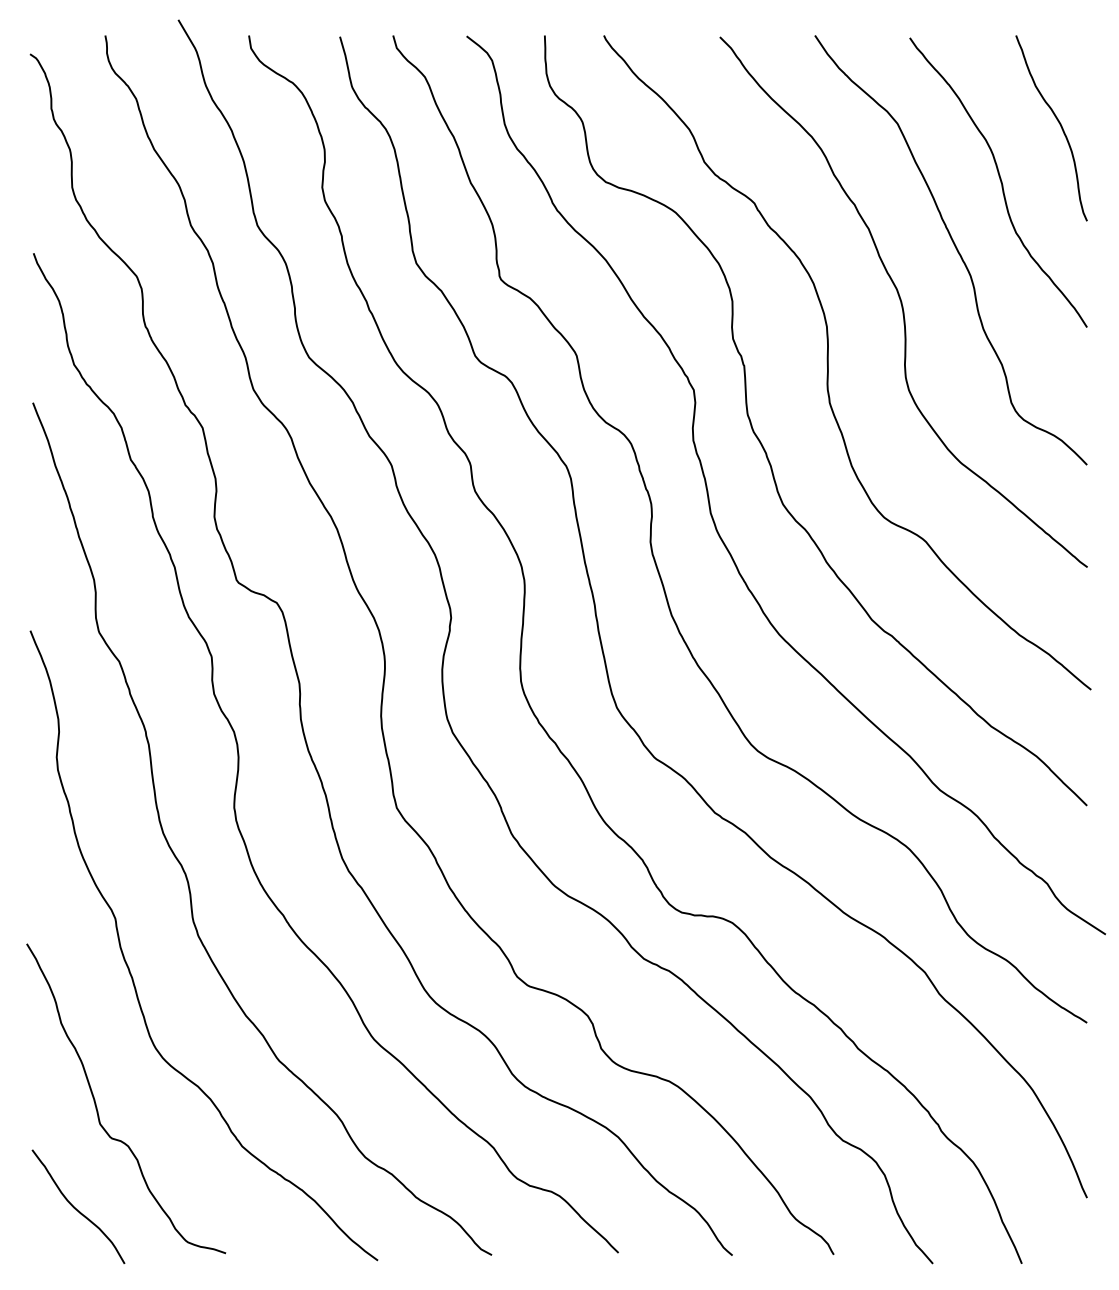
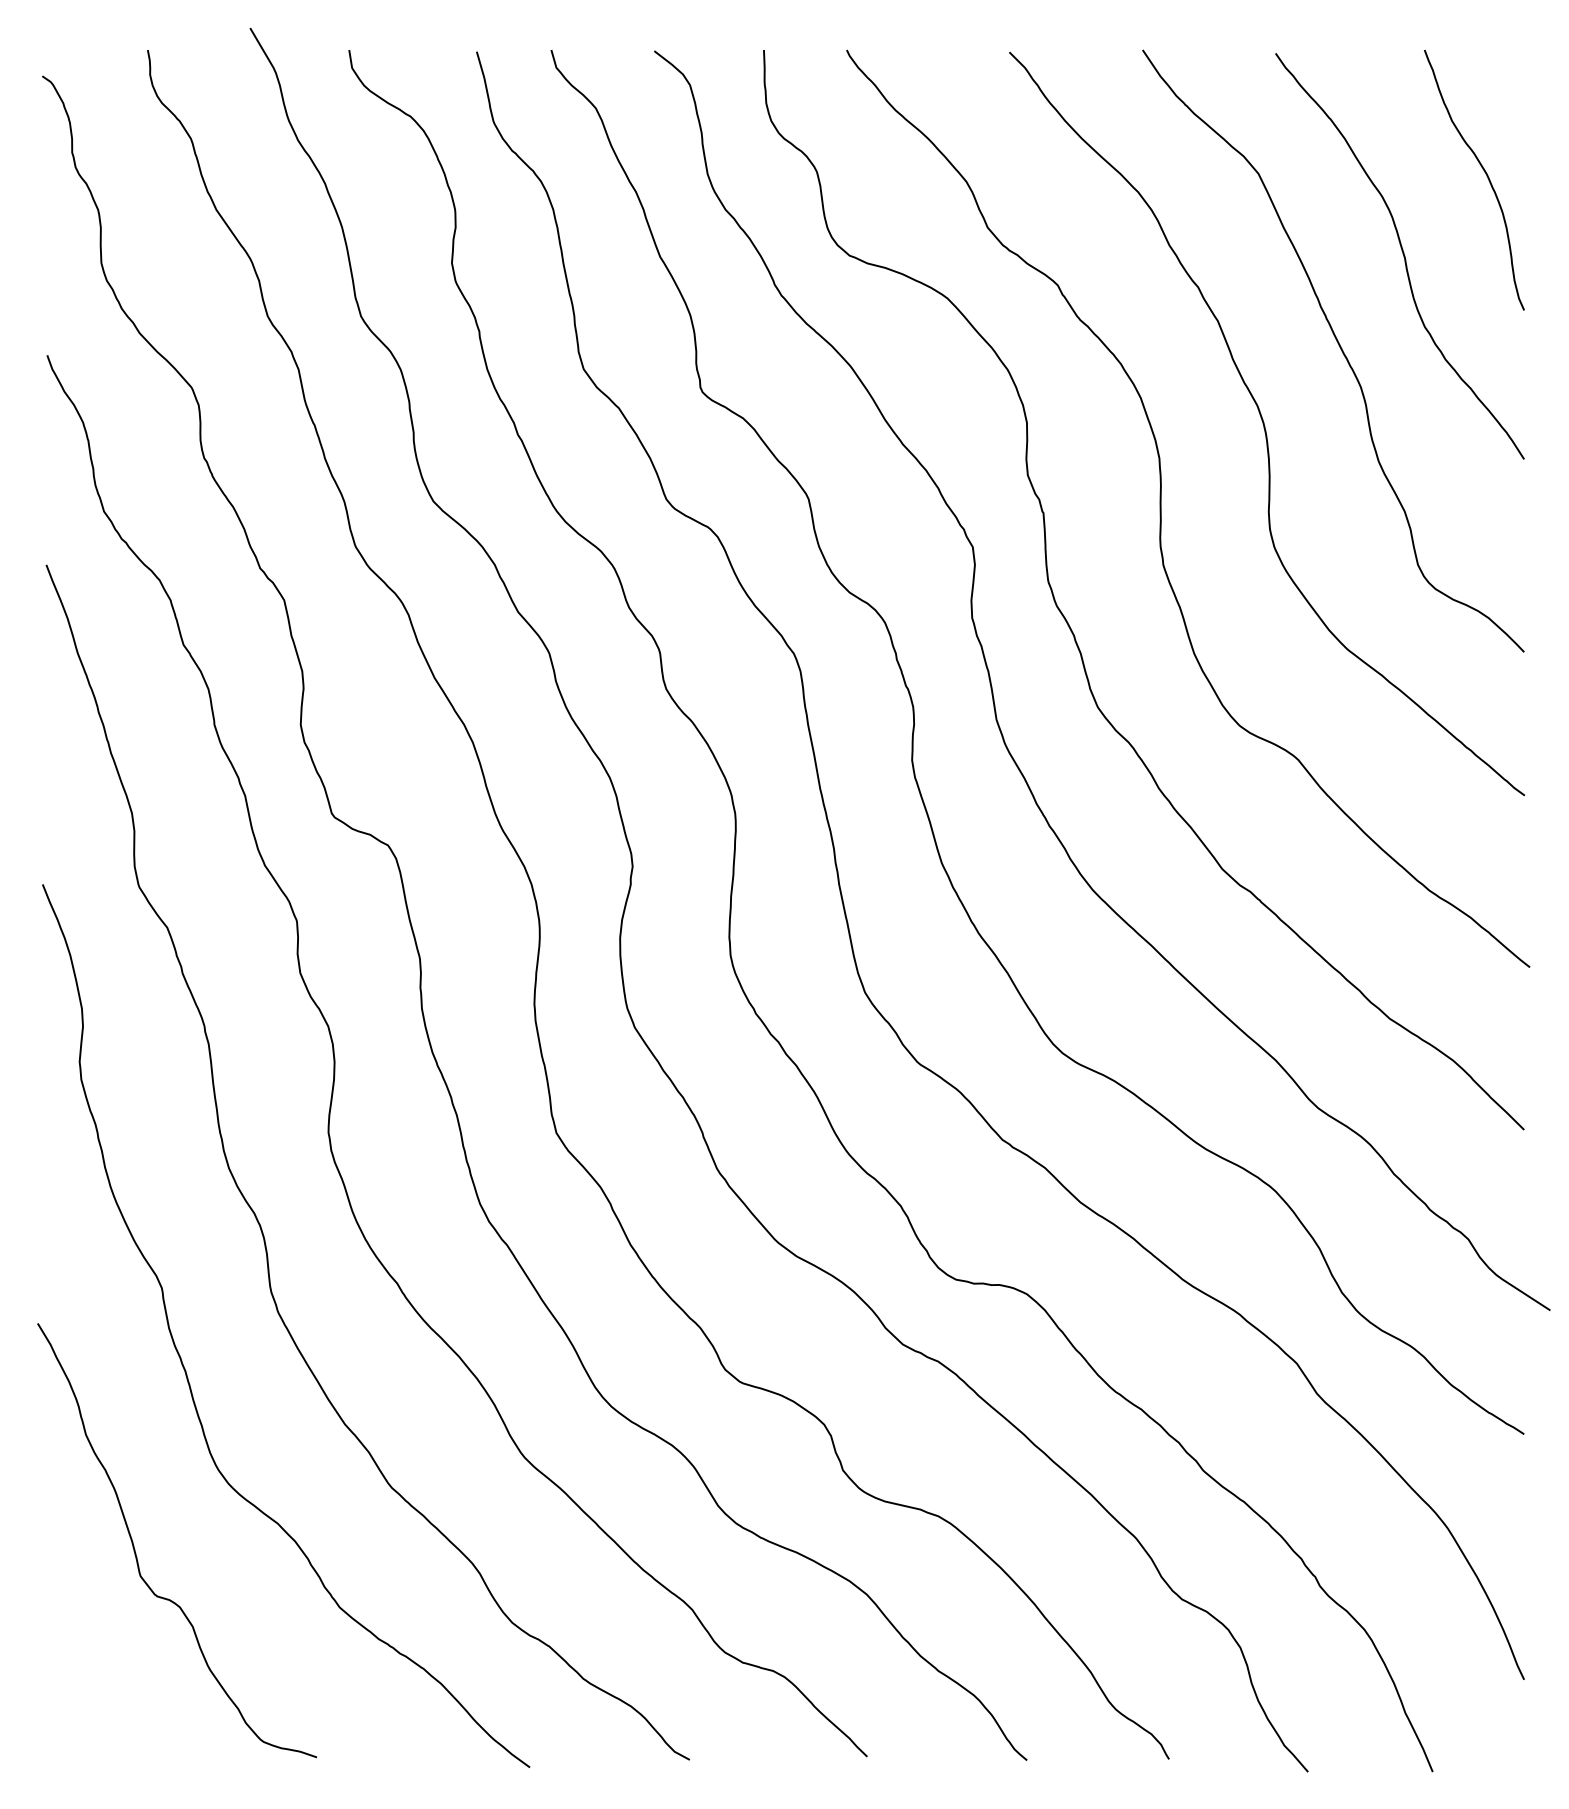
curve: (76, 1208) -> (107, 1694), removed

